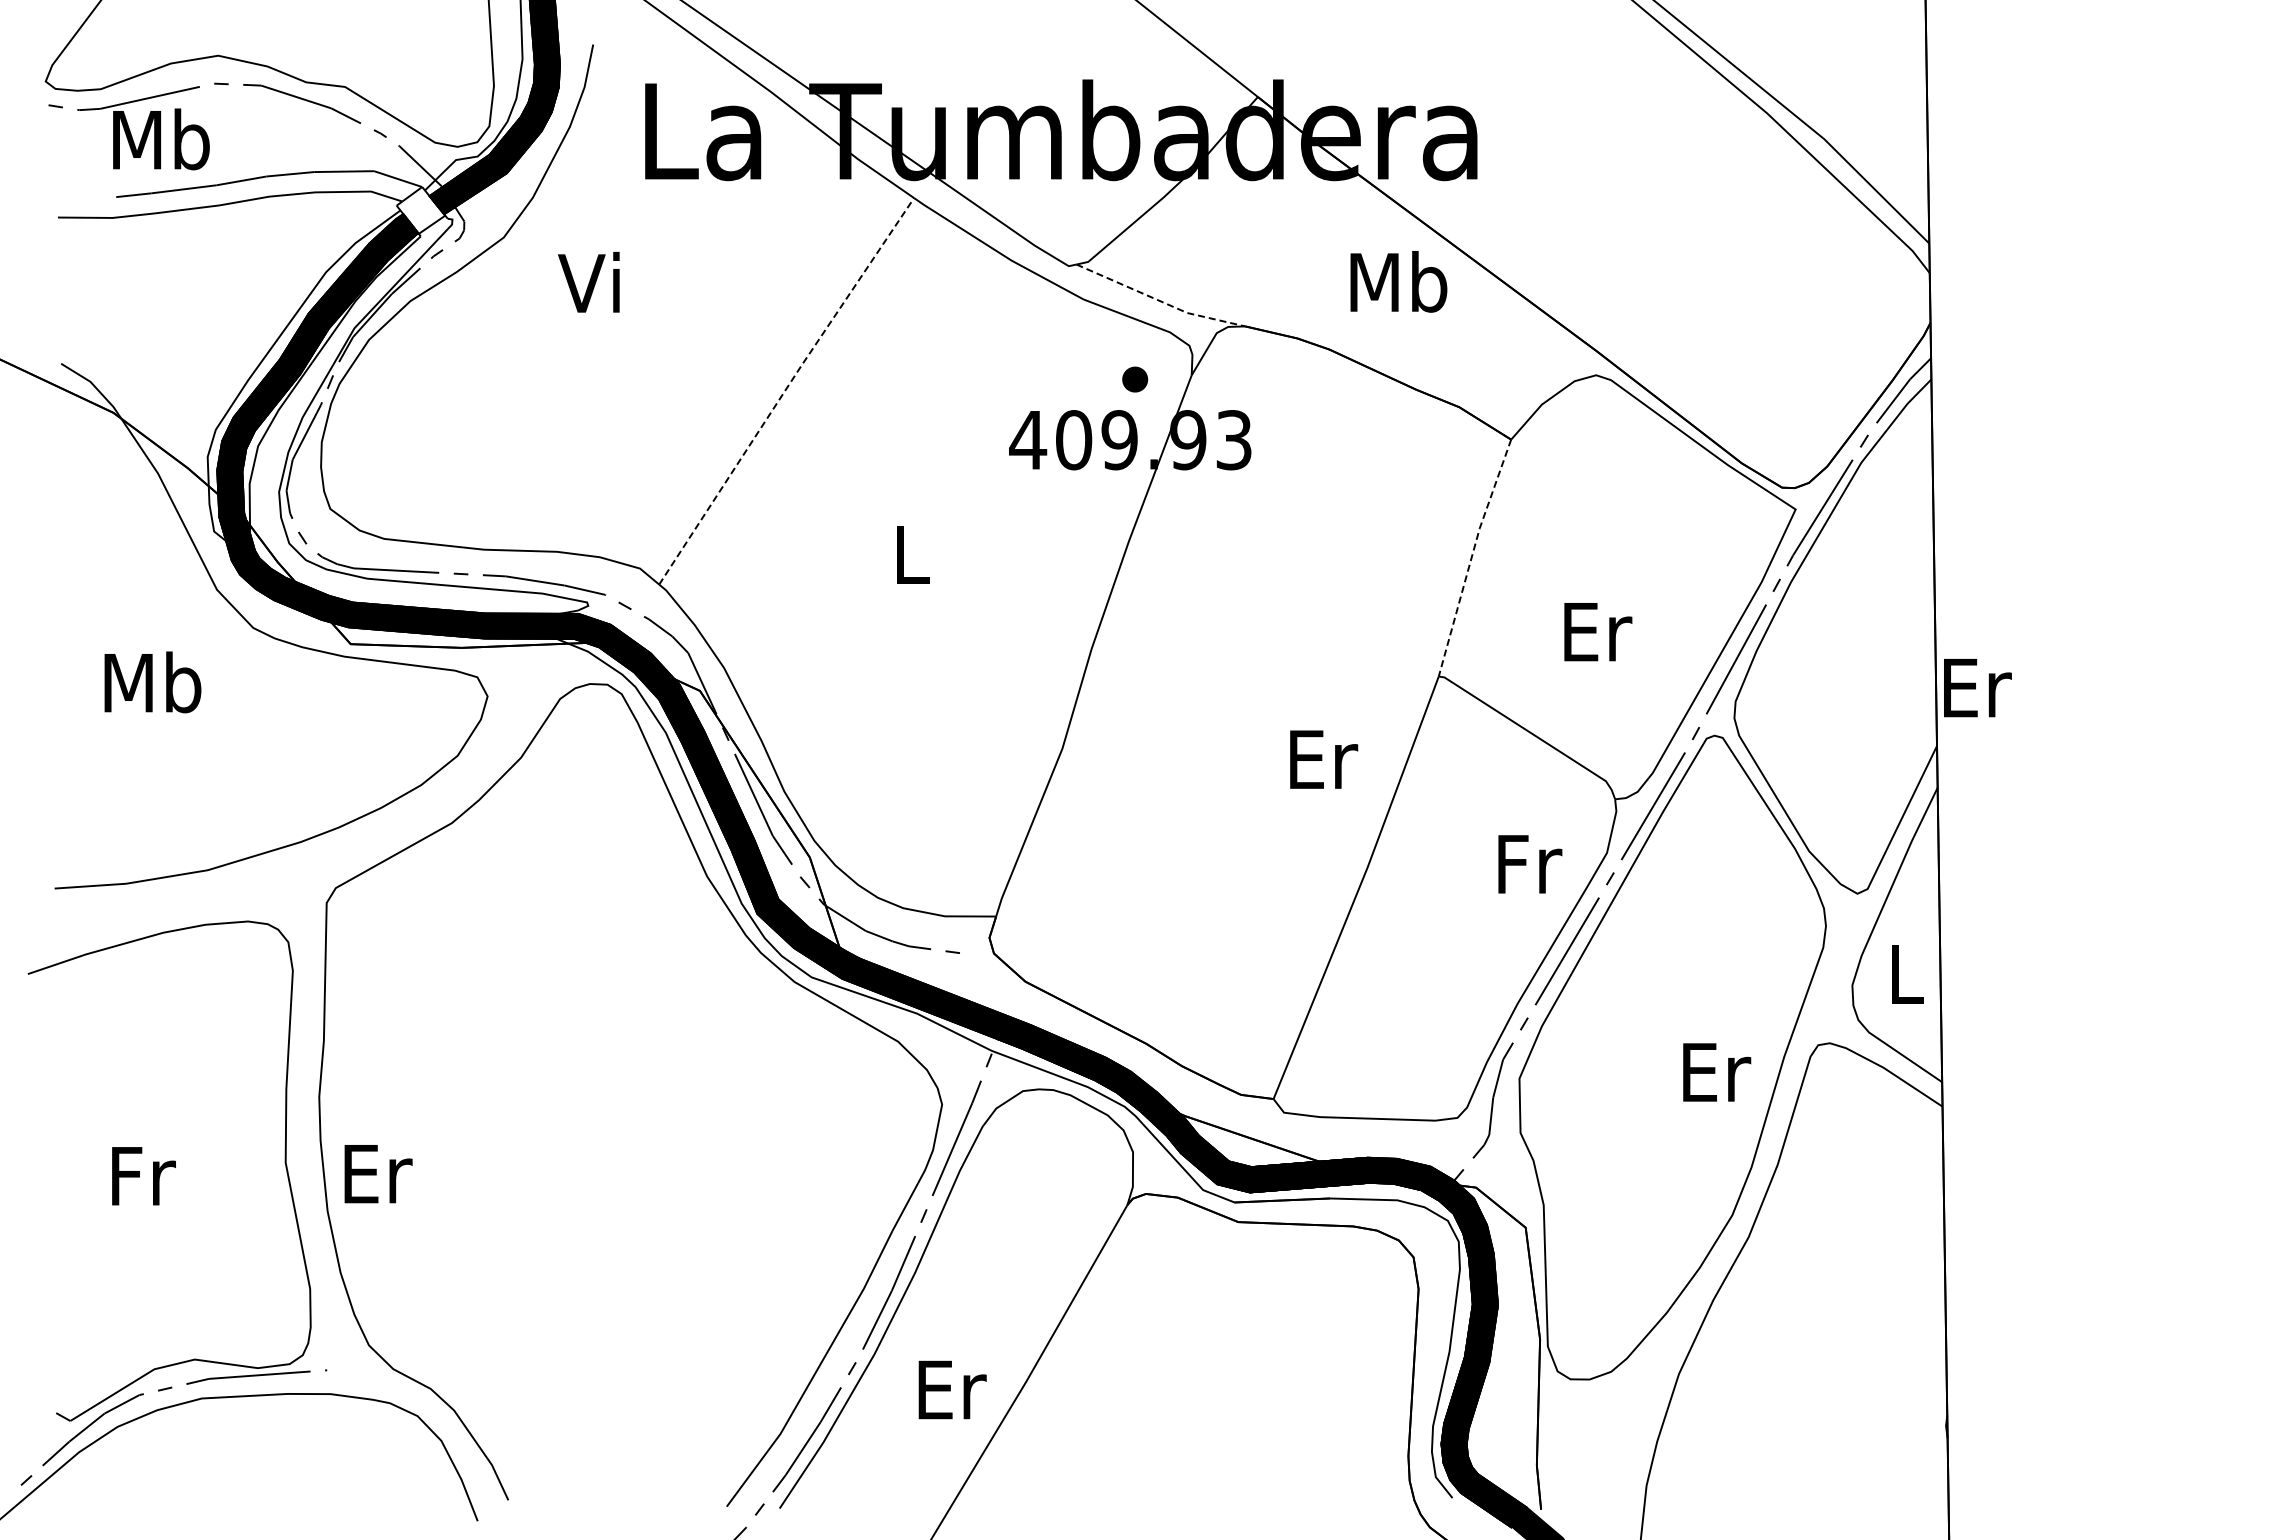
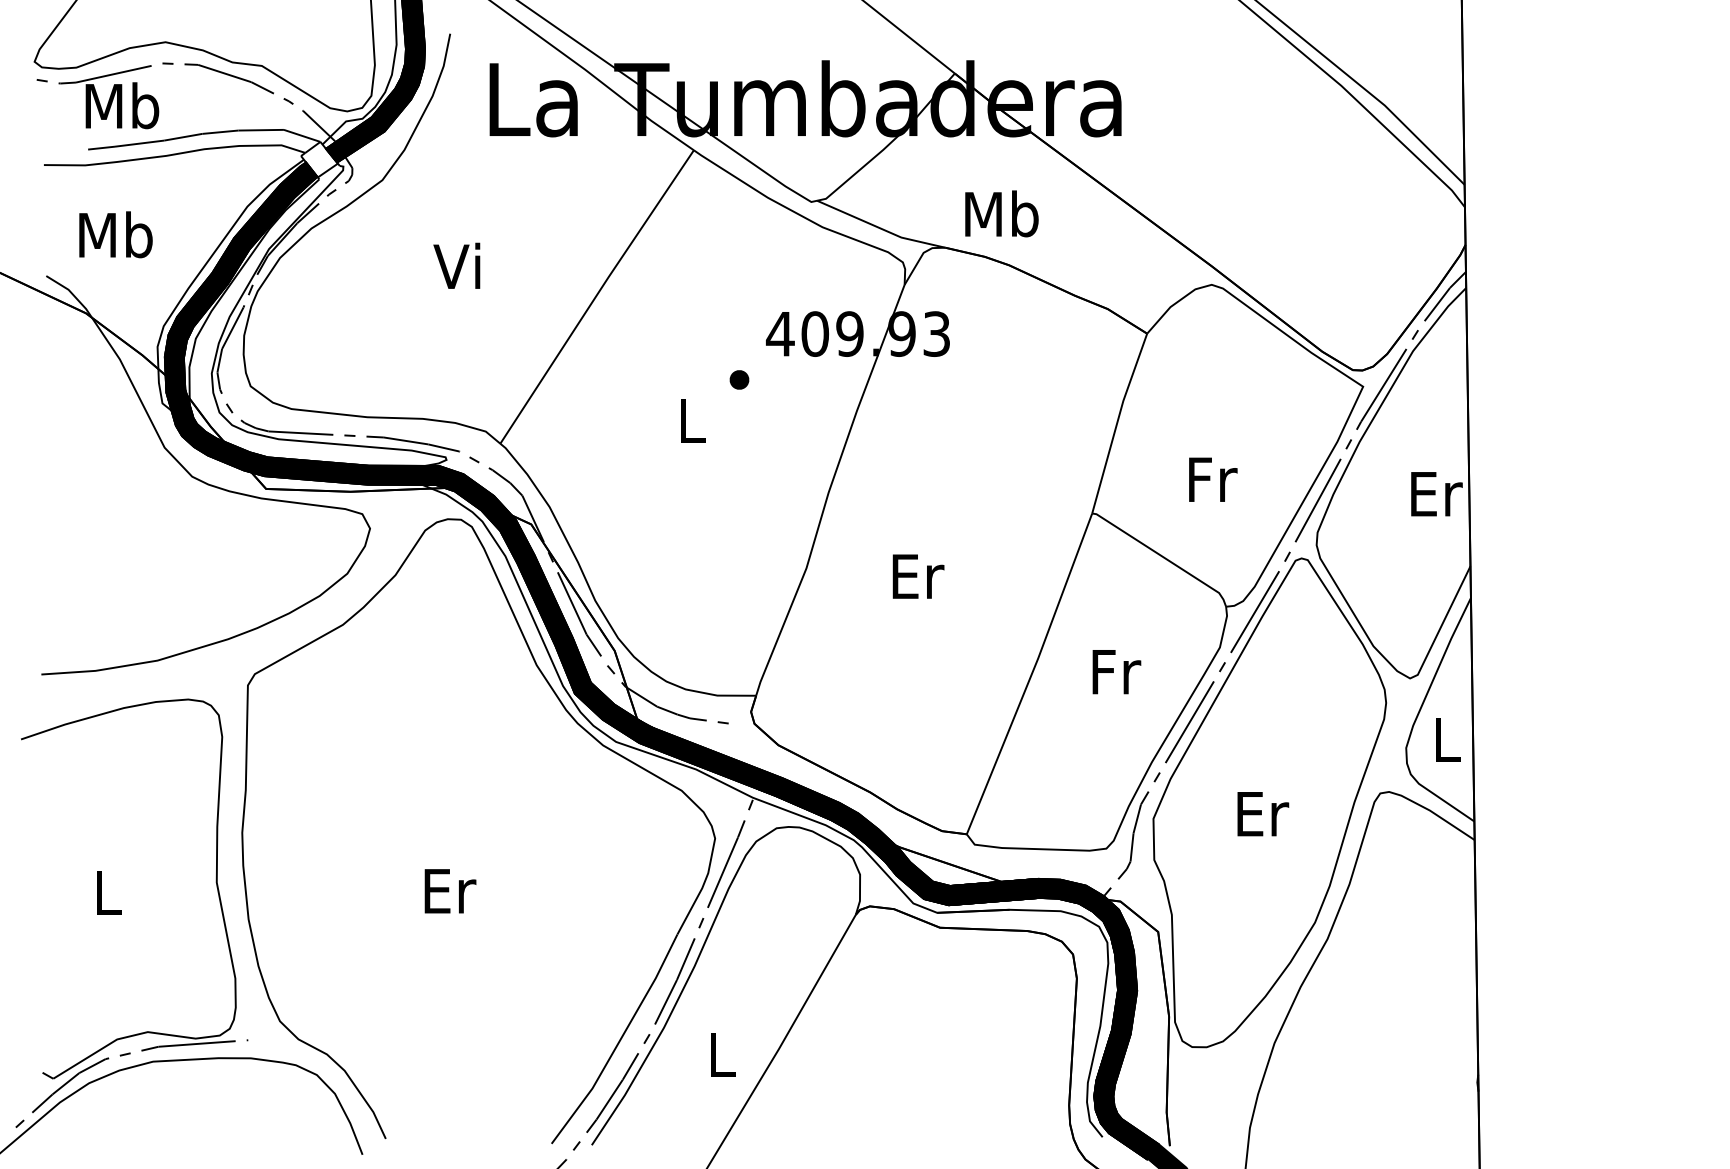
text: (588, 281) -> (456, 265), moved
text: (1398, 281) -> (1001, 213), moved
line: (1160, 301) -> (880, 228), dashed -> solid
part: (1135, 379) -> (739, 379), moved
line: (785, 389) -> (596, 295), dashed -> solid
line: (1472, 556) -> (1117, 422), dashed -> solid
text: (1598, 632) -> (1213, 480), Er -> Fr
text: (152, 682) -> (115, 234), moved
text: (1977, 688) -> (1436, 494), moved
text: (1324, 759) -> (918, 576), moved
text: (1530, 864) -> (1117, 672), moved
text: (1717, 1072) -> (1263, 814), moved
text: (378, 1174) -> (450, 891), moved
text: (143, 1176) -> (108, 893), Fr -> L
text: (952, 1389) -> (723, 1054), Er -> L

